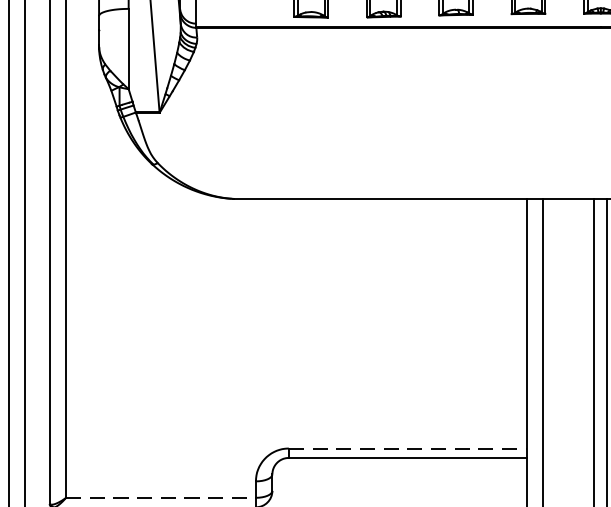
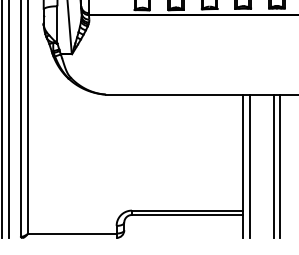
line: (408, 448) -> (187, 210), dashed -> solid
line: (163, 497) -> (73, 233), dashed -> solid

